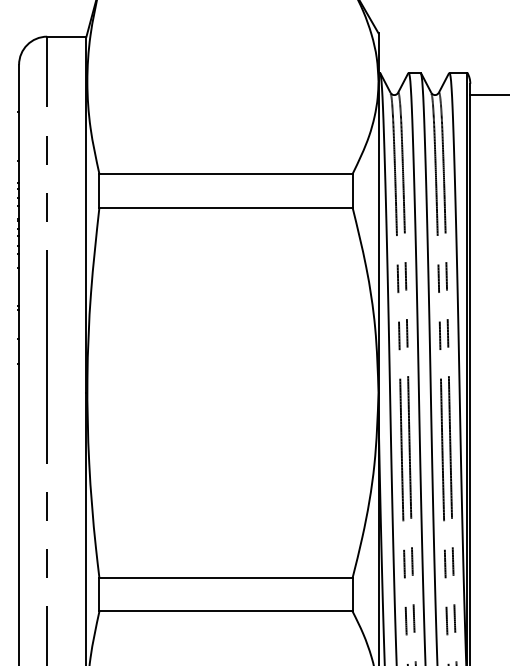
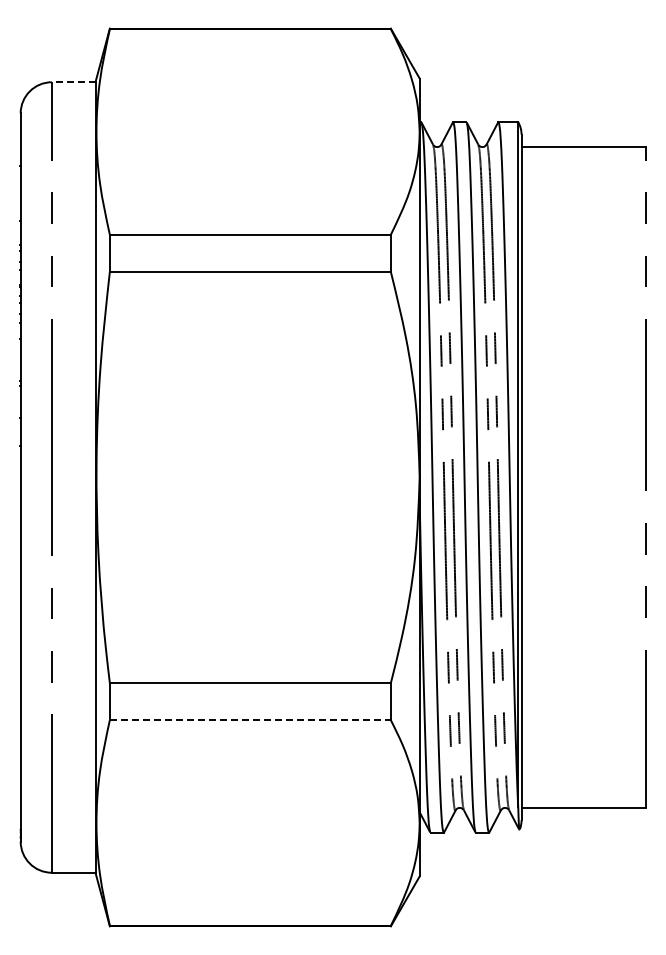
line: (66, 36) -> (73, 82), solid -> dashed
line: (226, 611) -> (250, 720), solid -> dashed

